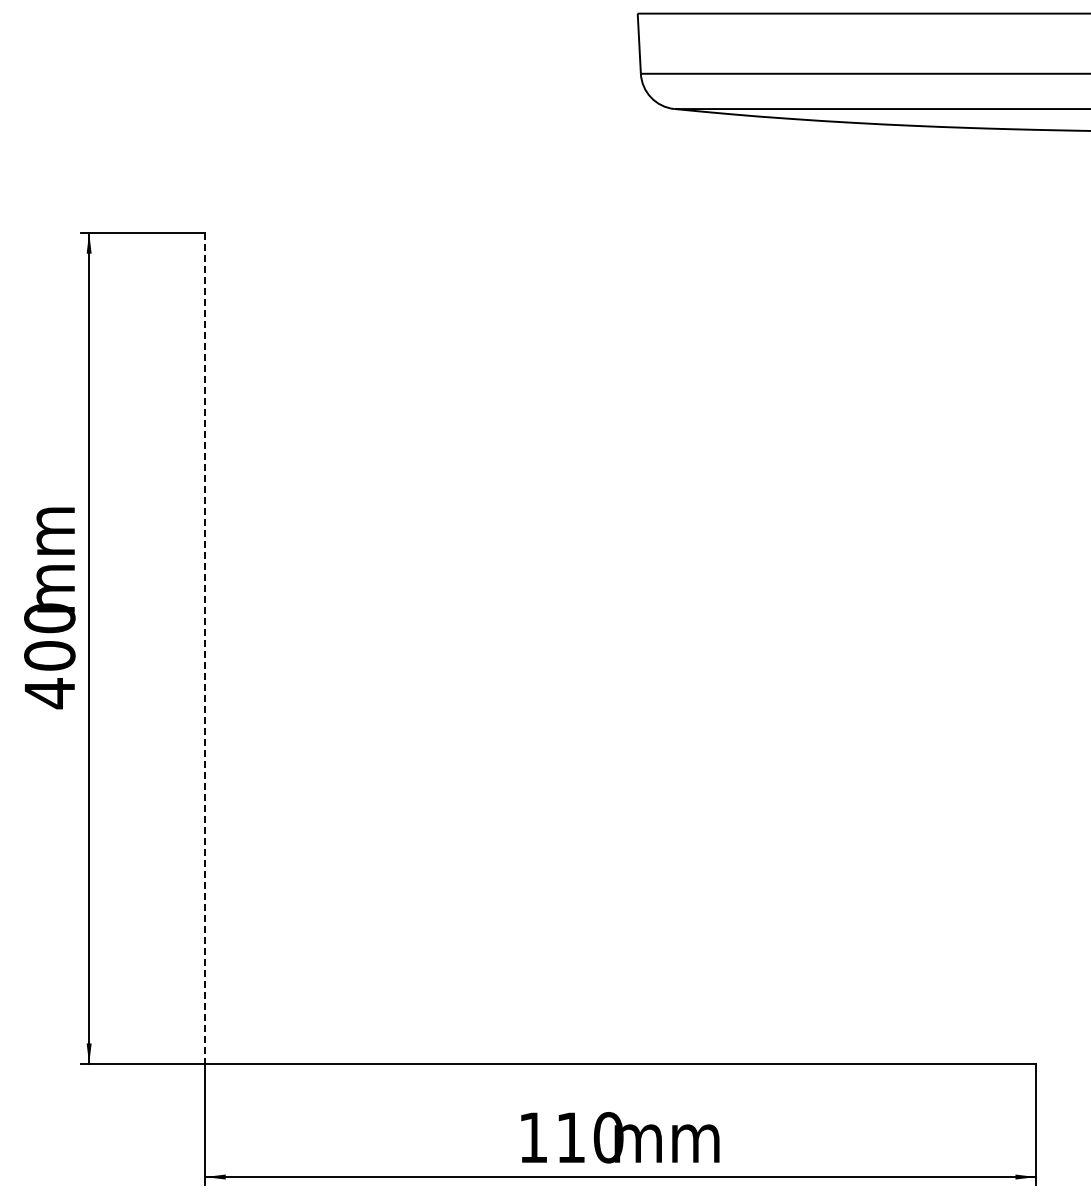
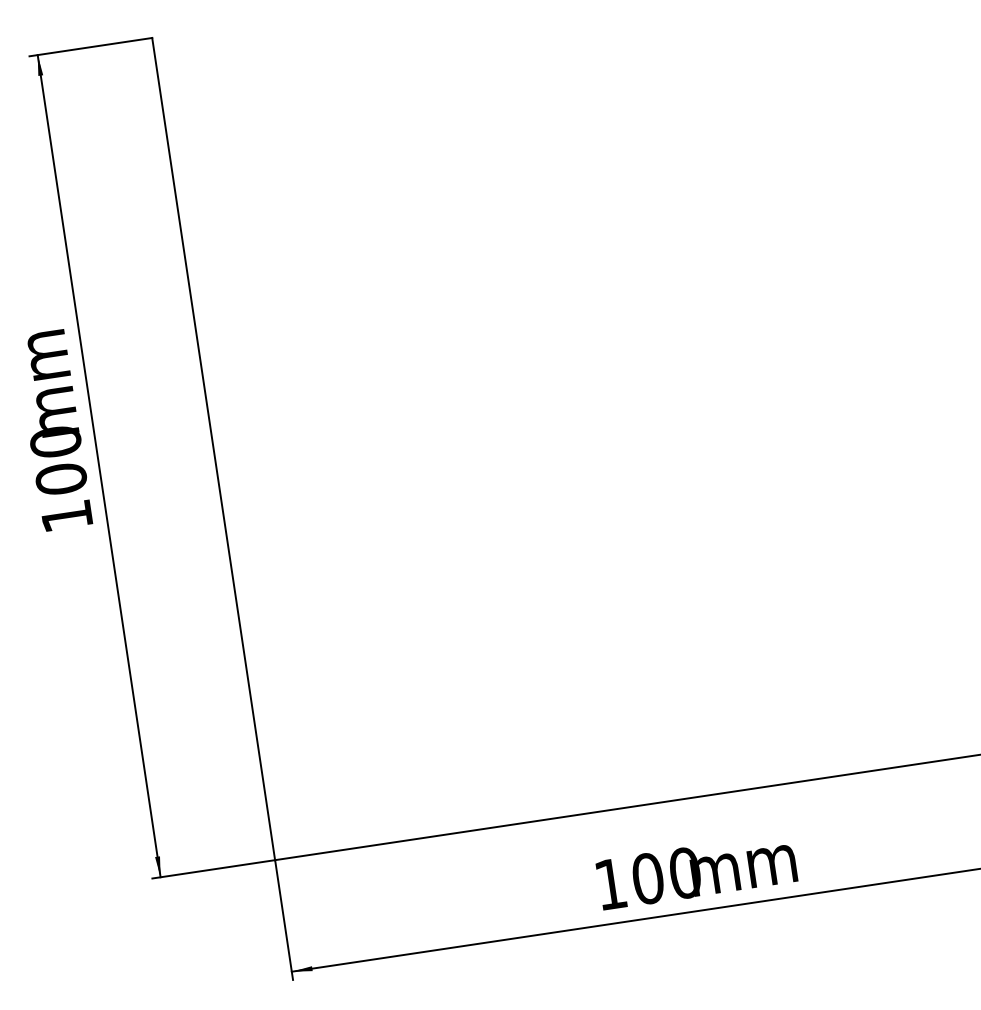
line: (204, 648) -> (213, 449), dashed -> solid
text: (49, 693) -> (66, 516), 400 -> 100
text: (570, 1137) -> (647, 878), 110 -> 100

